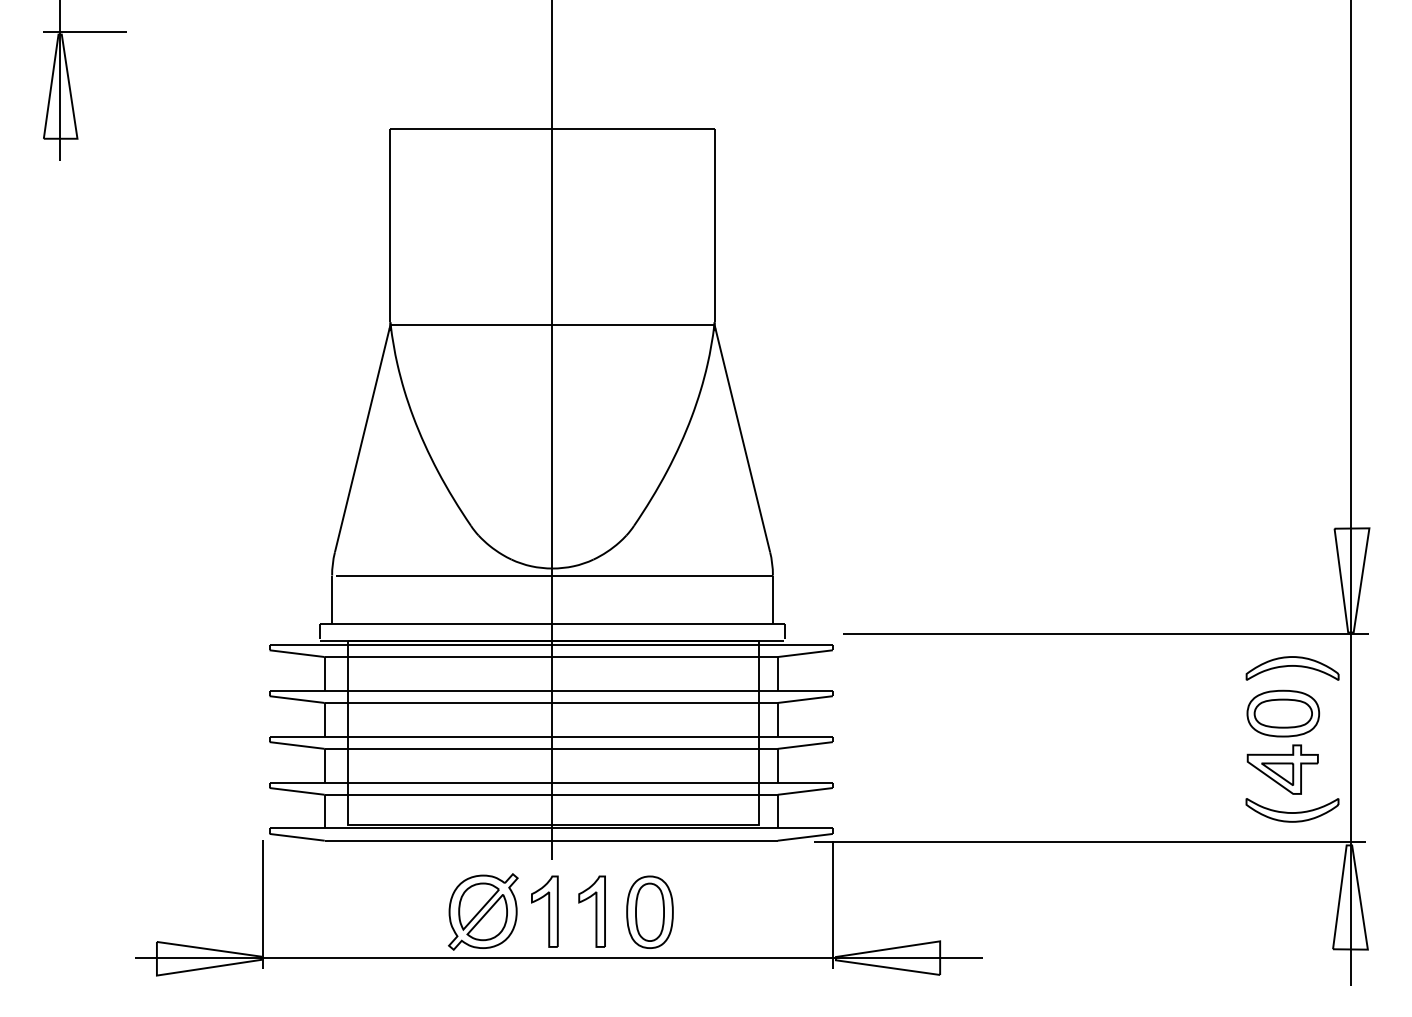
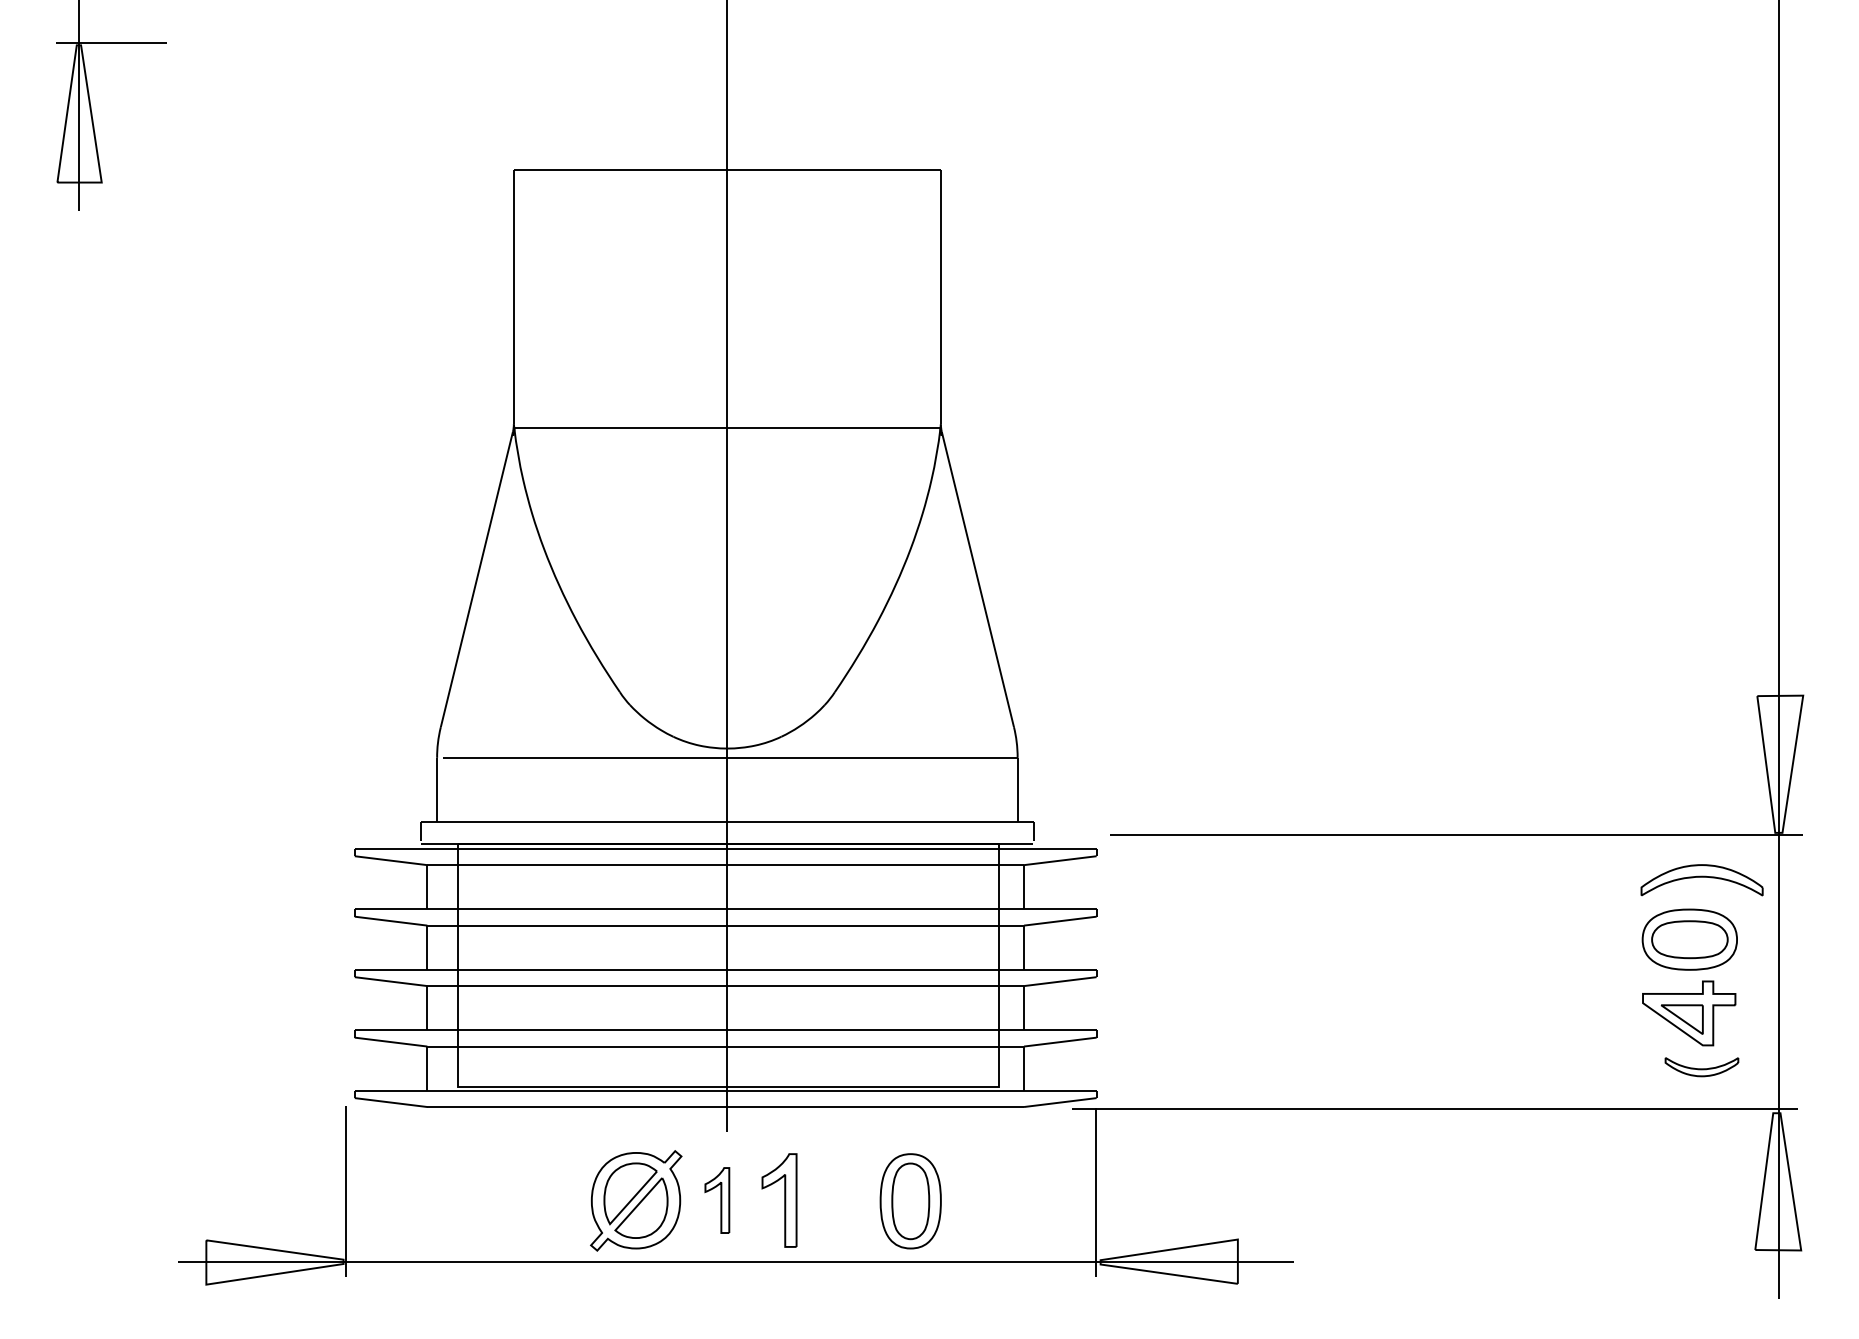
part: (1292, 810) -> (1701, 1067), size x0.6
part: (545, 911) -> (717, 1200), size x0.7
part: (649, 912) -> (910, 1201), moved

